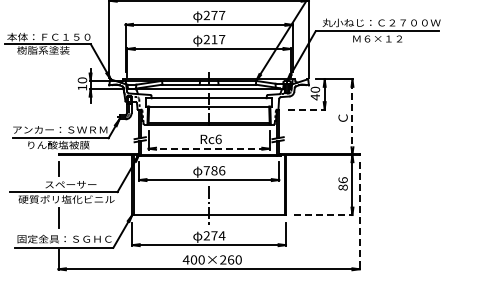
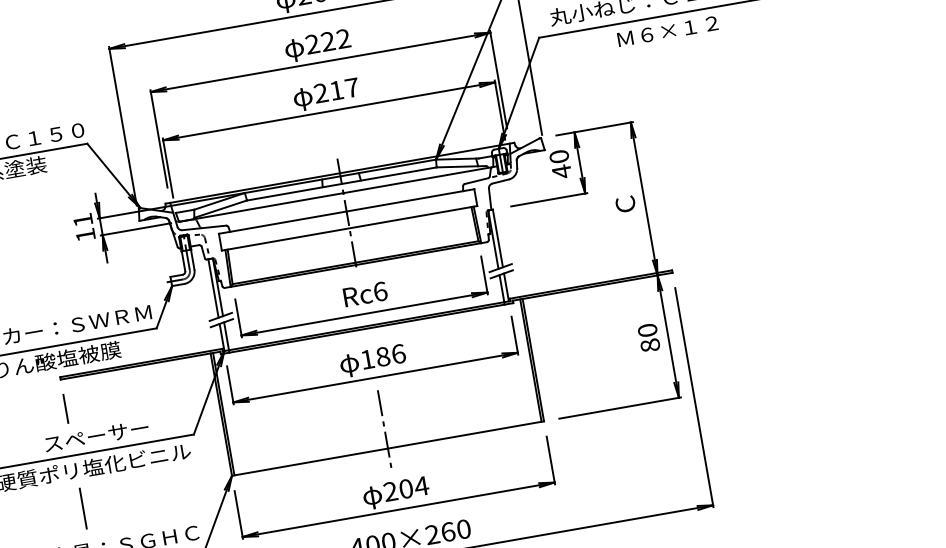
text: (218, 15) -> (336, 40), 277 -> 222
text: (82, 80) -> (83, 220), 10 -> 11
line: (306, 109) -> (548, 199), dashed -> solid
line: (352, 117) -> (644, 199), dashed -> solid
line: (209, 148) -> (365, 313), dashed -> solid
text: (206, 170) -> (366, 359), 786 -> 186
text: (342, 180) -> (646, 331), 86 -> 80
line: (323, 215) -> (620, 409), dashed -> solid
line: (359, 216) -> (693, 398), dashed -> solid
text: (214, 235) -> (406, 488), 274 -> 204

